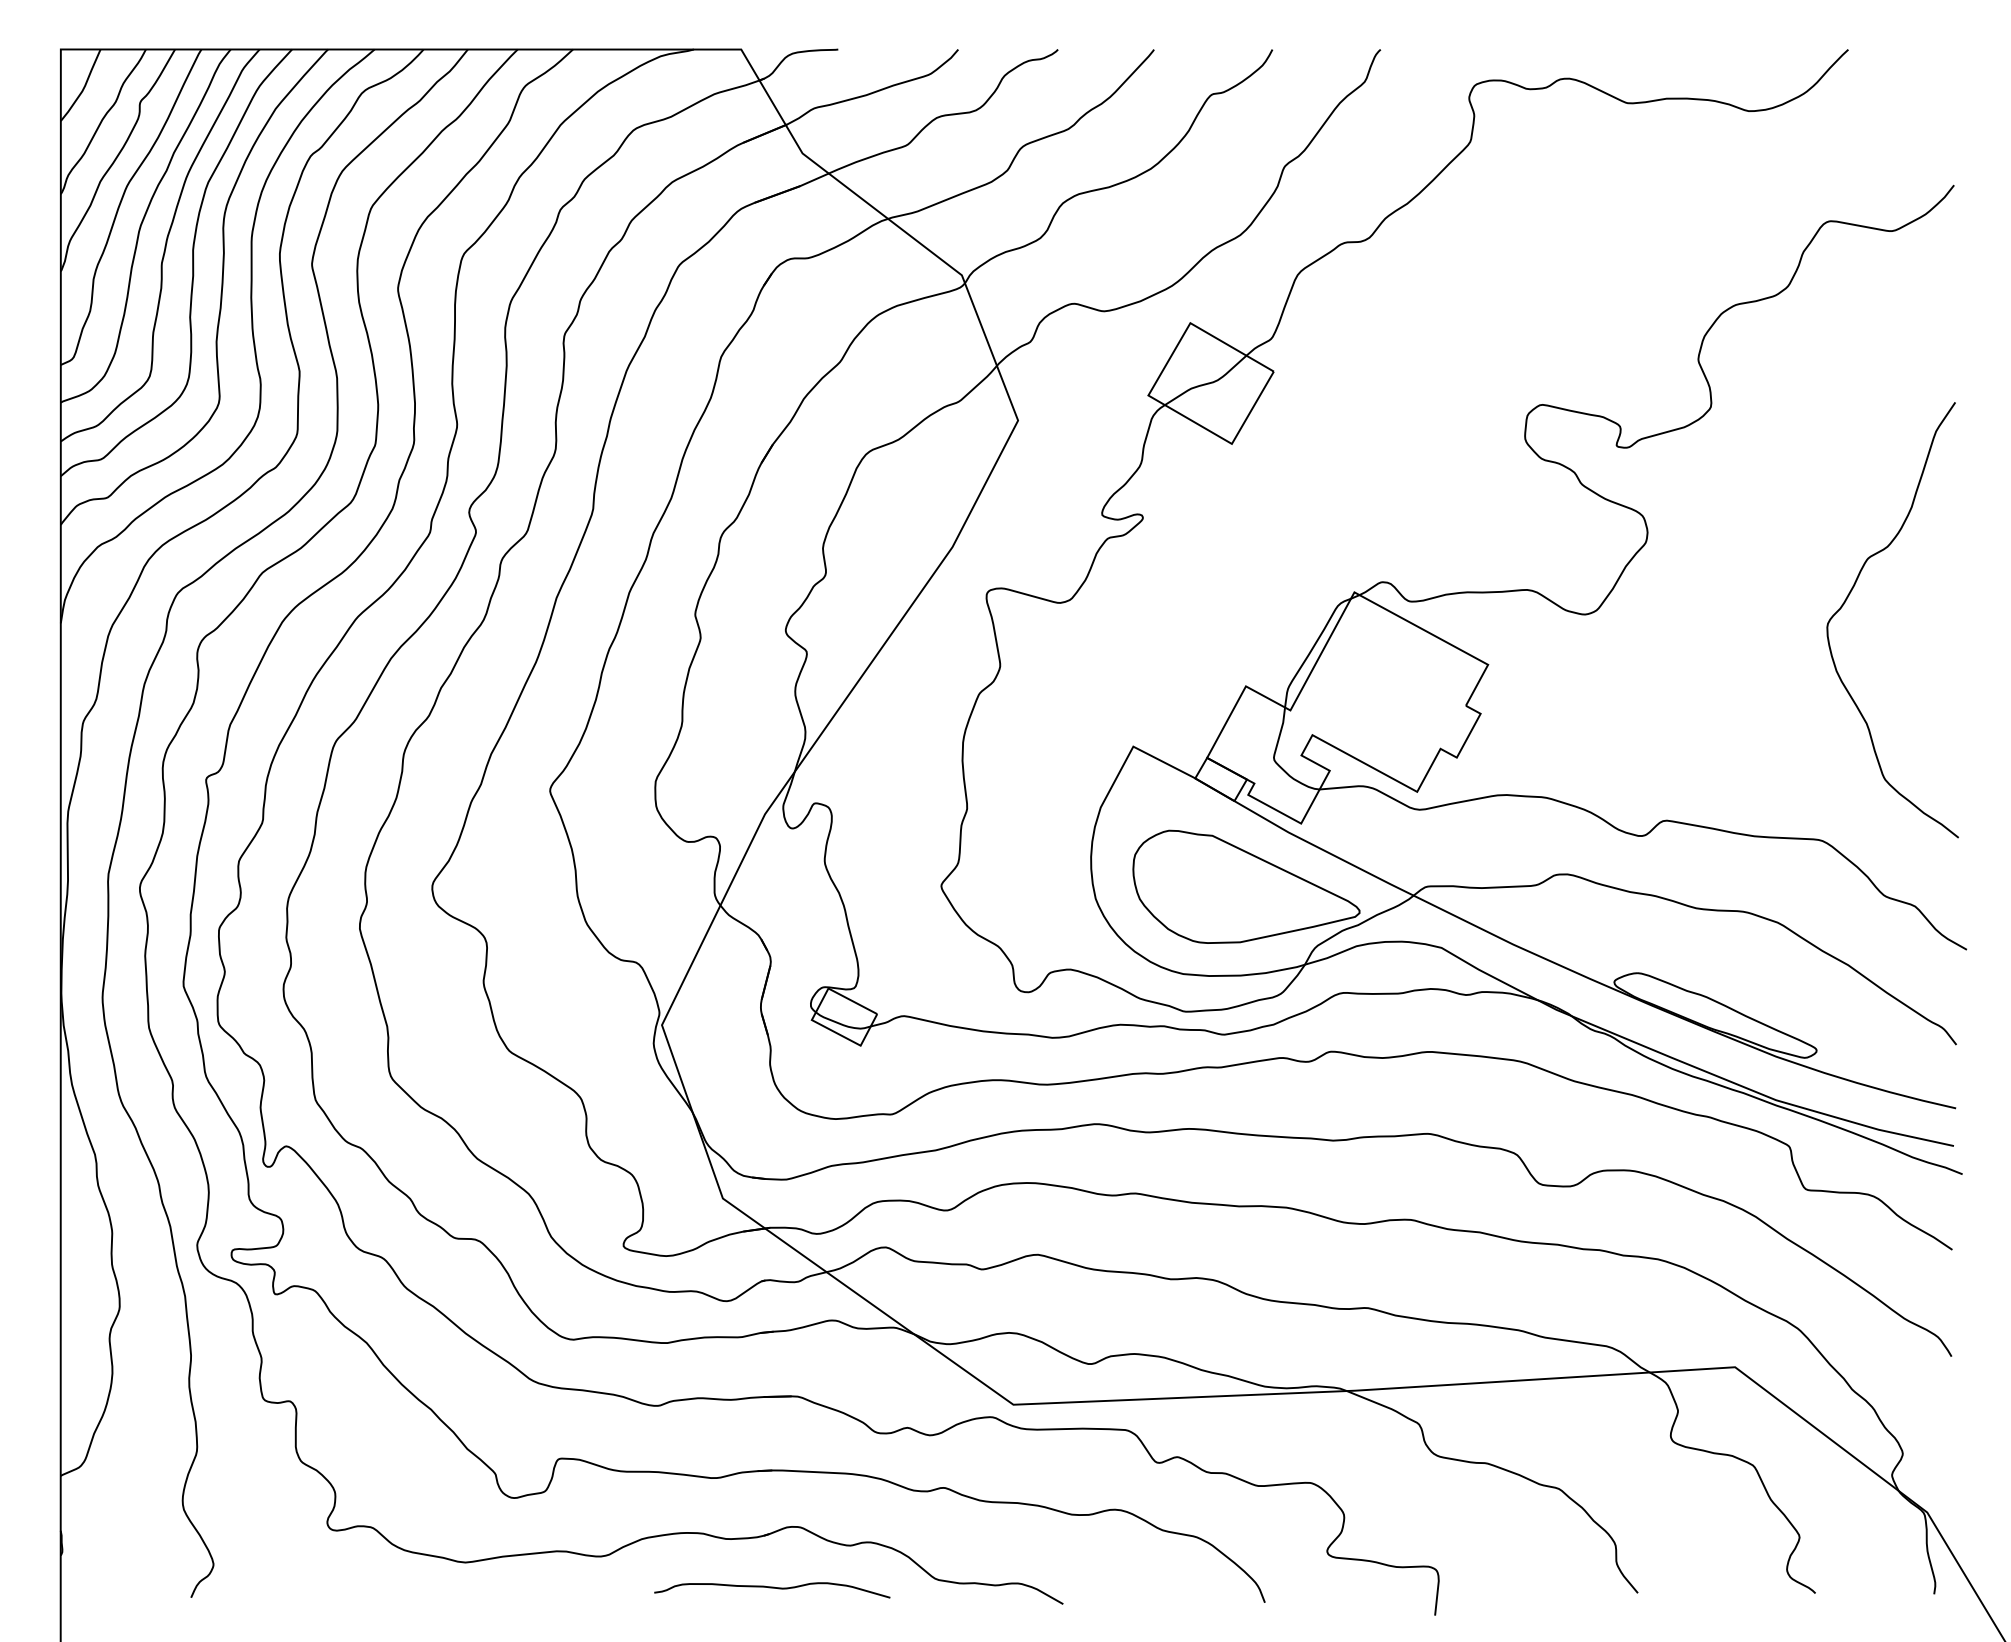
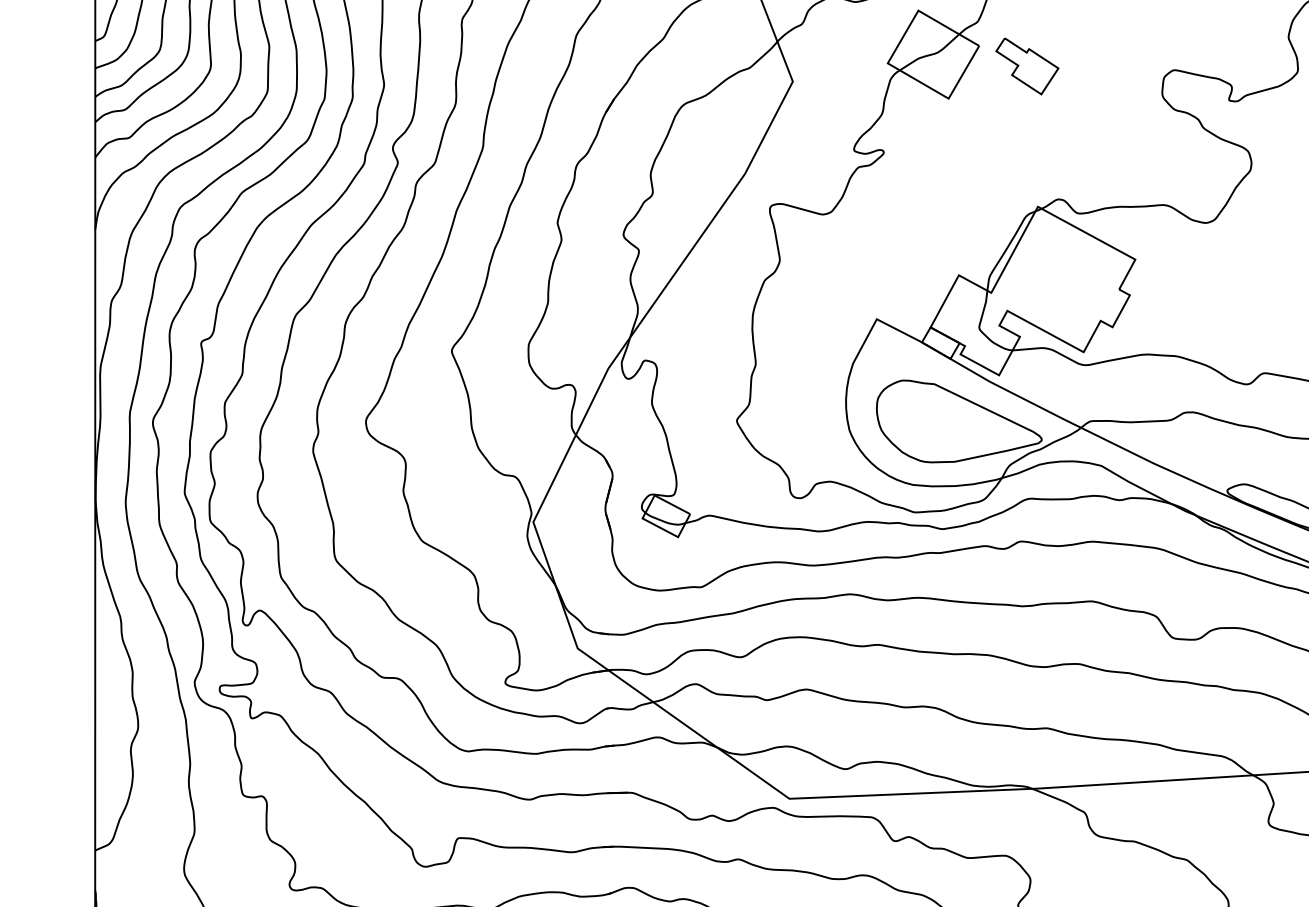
part: (1339, 399) -> (1027, 66), added

